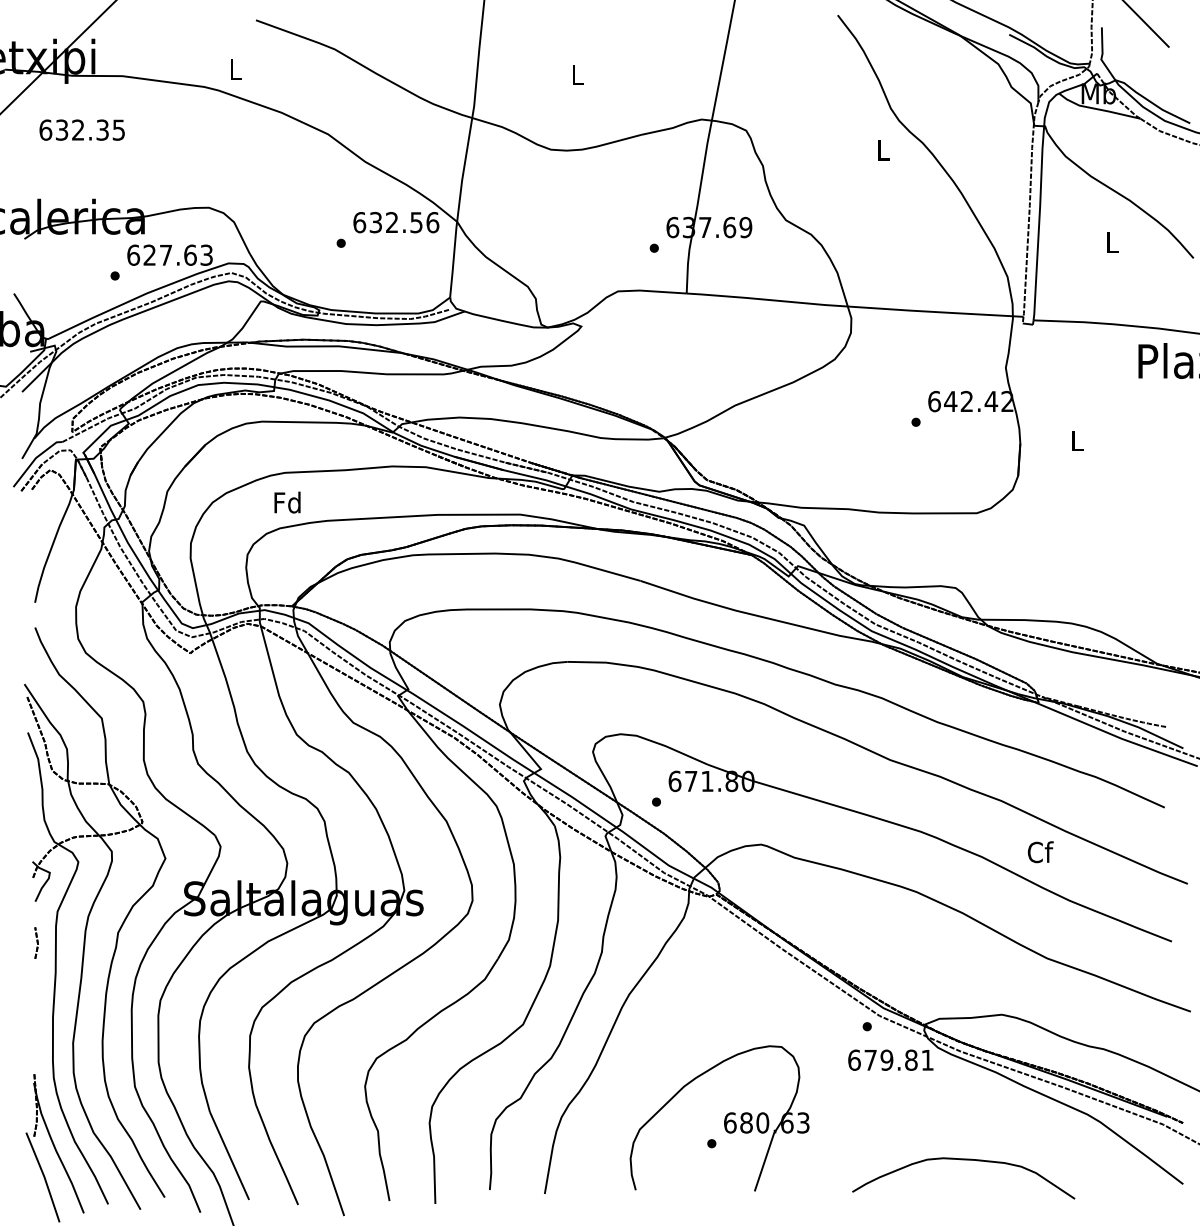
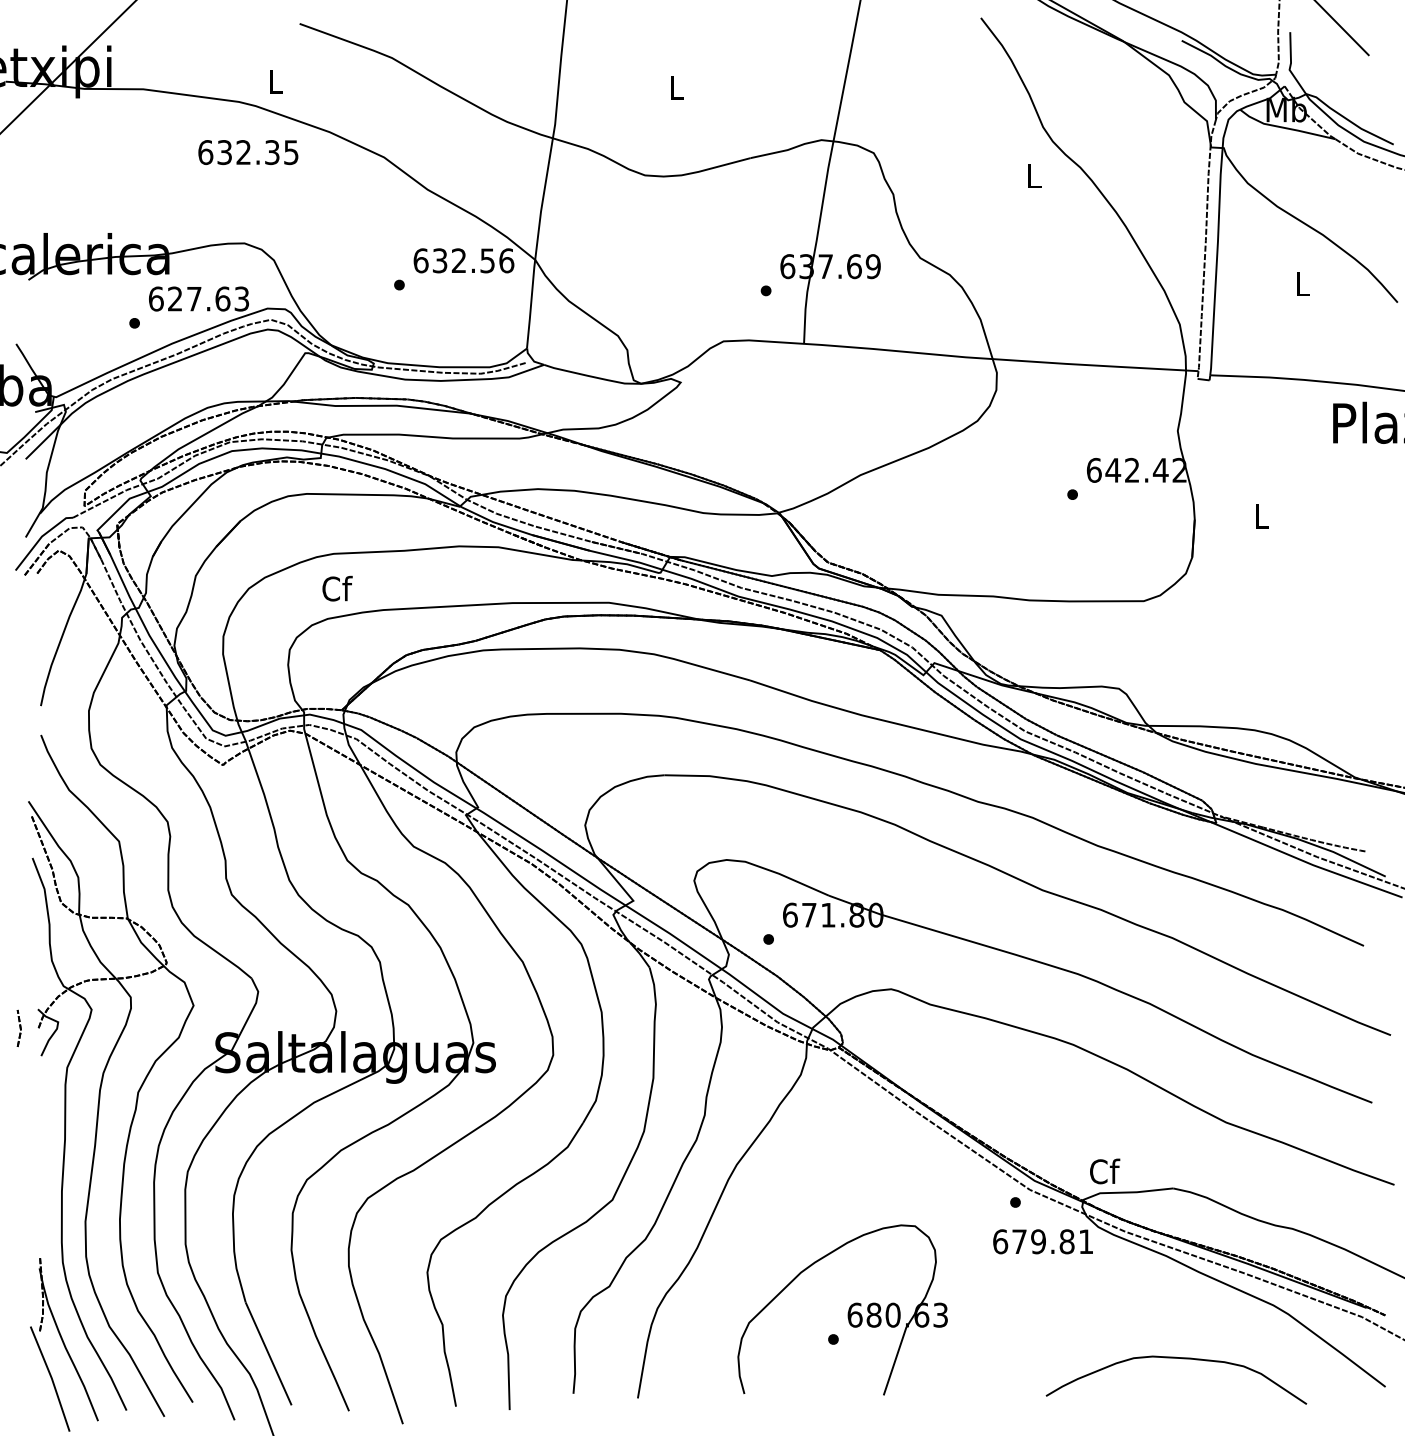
text: (81, 129) -> (247, 151), moved
text: (287, 502) -> (336, 588), Fd -> Cf
text: (1040, 852) -> (1104, 1171), moved
part: (36, 942) -> (19, 1027), moved
curve: (963, 1160) -> (1176, 1359), moved

